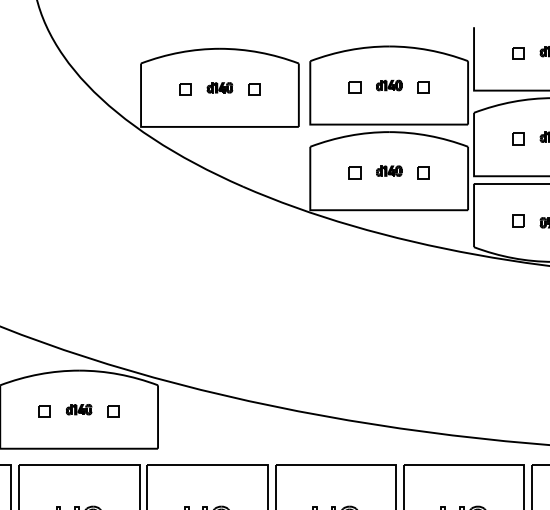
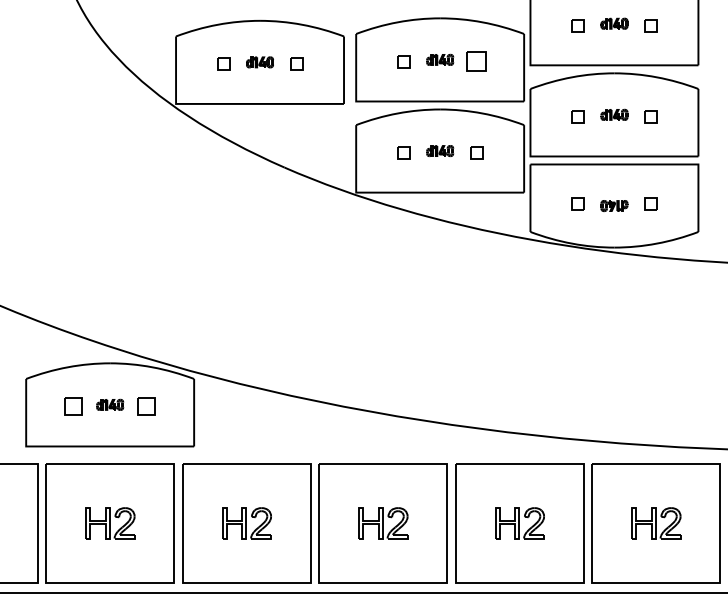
part: (423, 87) -> (476, 61), size x1.6
part: (44, 411) -> (73, 406), size x1.4
part: (113, 411) -> (146, 406), size x1.4

